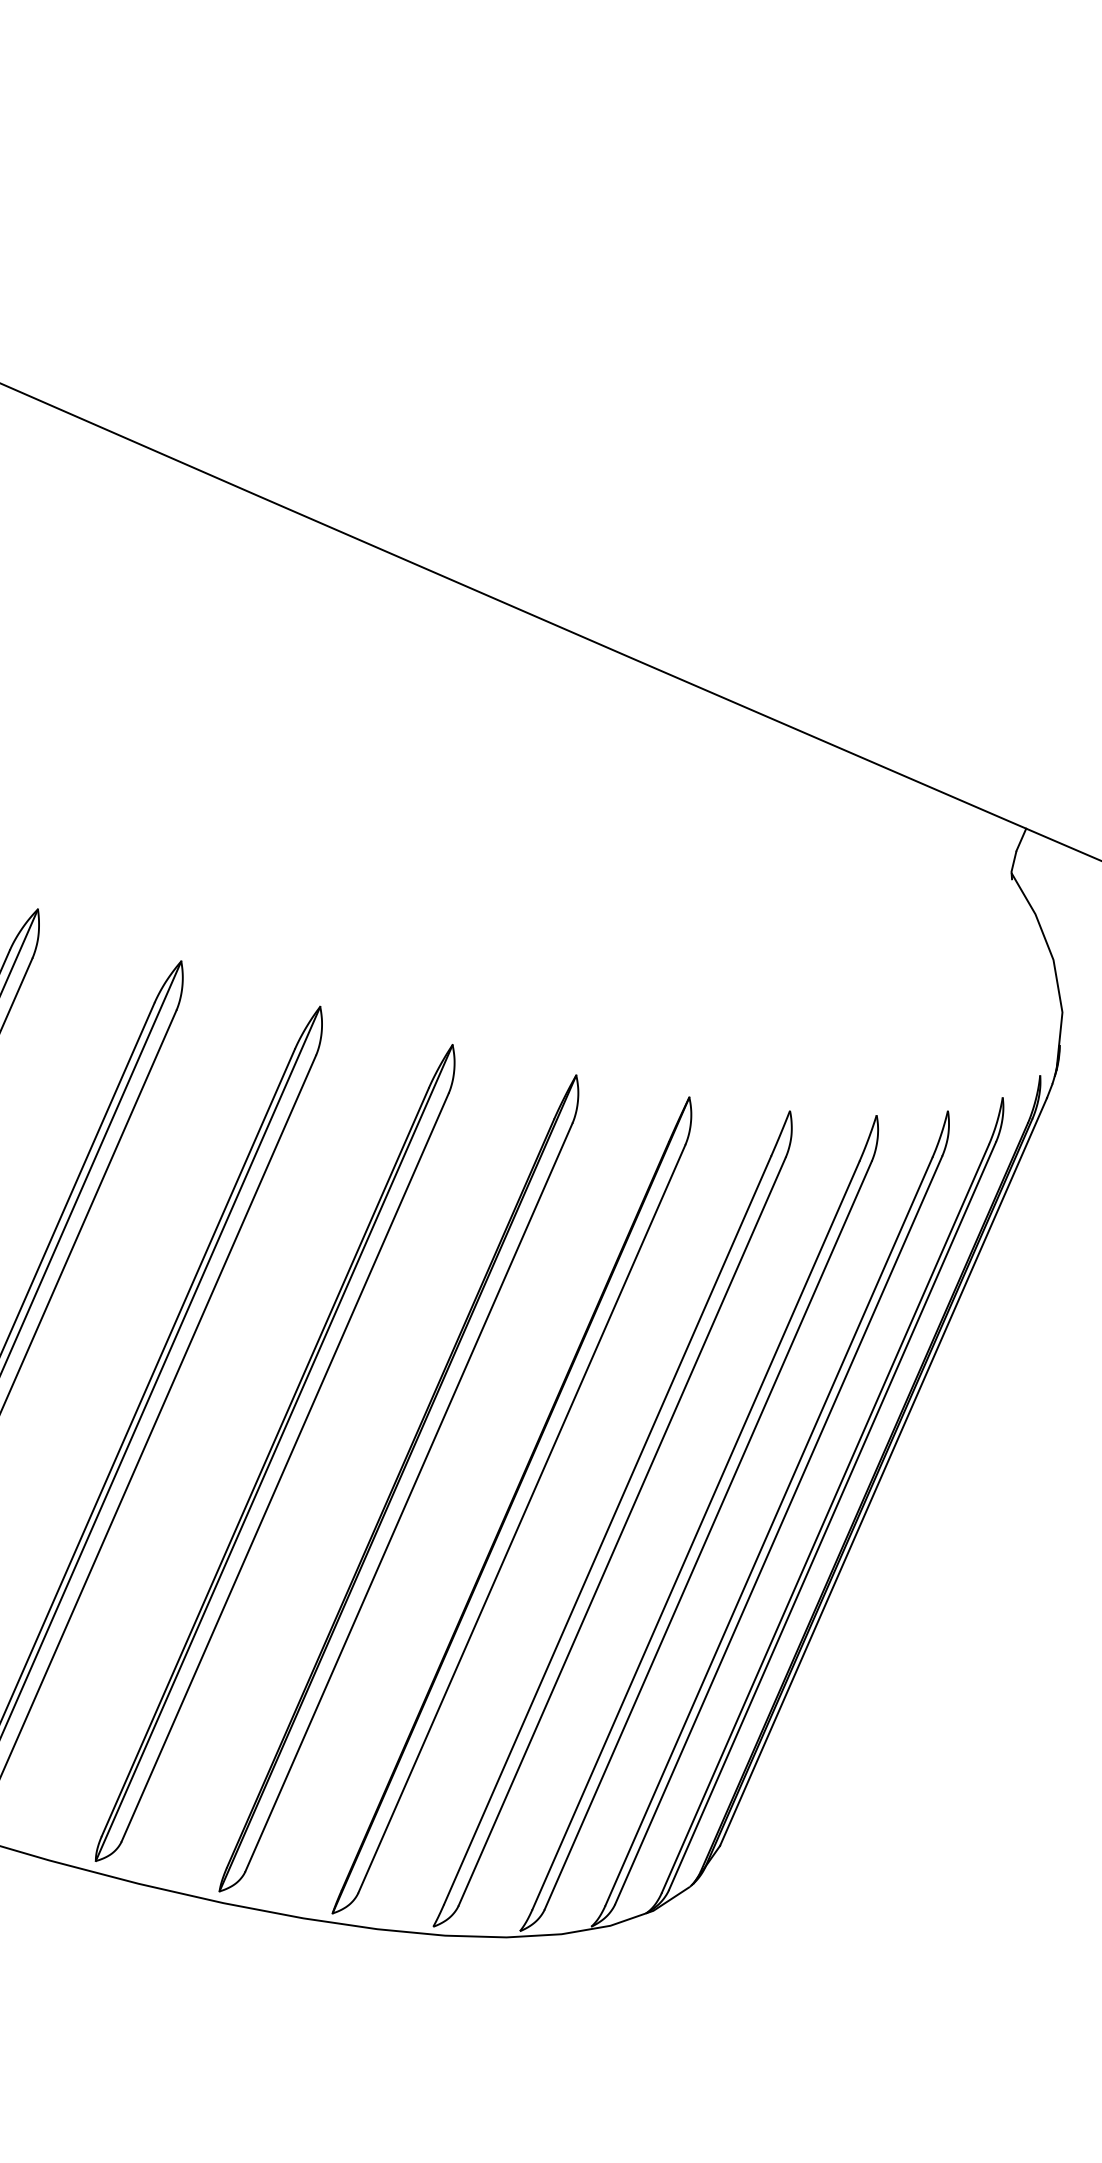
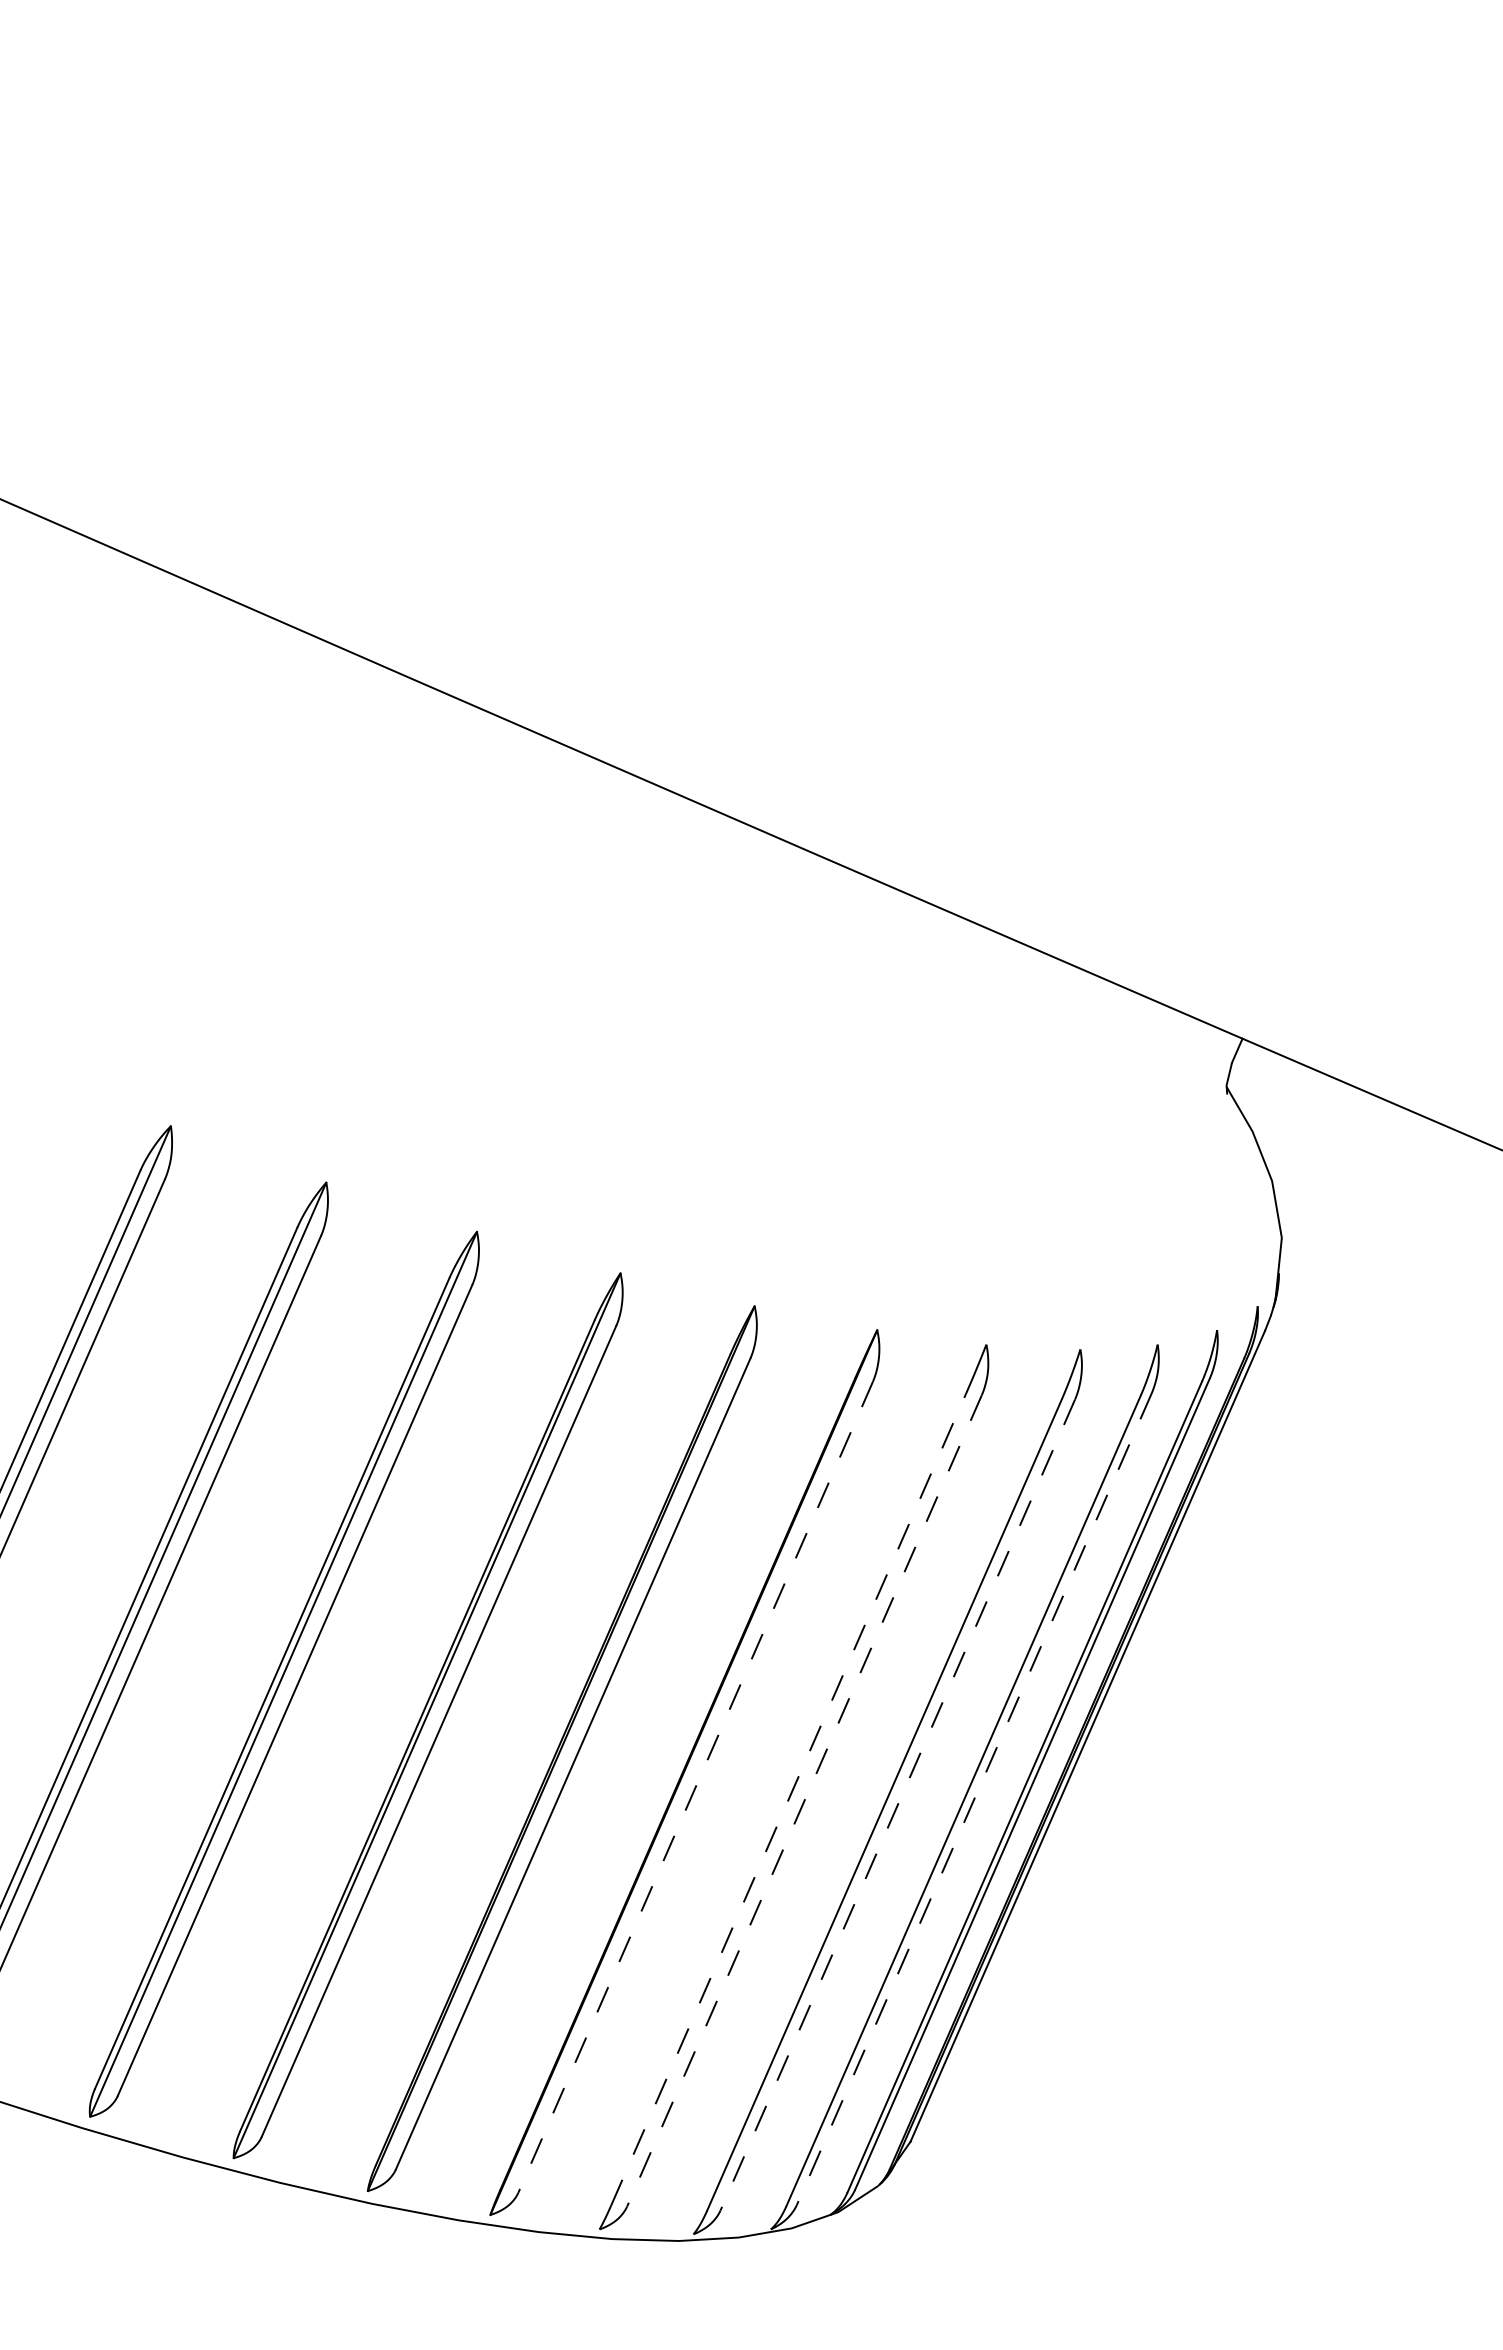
line: (521, 1519) -> (695, 1787), solid -> dashed
line: (607, 1530) -> (788, 1799), solid -> dashed
line: (779, 1530) -> (974, 1799), solid -> dashed
line: (622, 1532) -> (804, 1801), solid -> dashed
line: (708, 1535) -> (897, 1805), solid -> dashed

